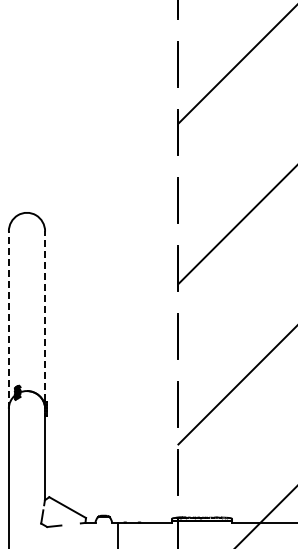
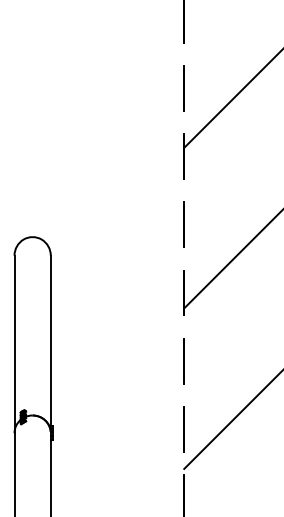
line: (45, 316) -> (51, 340), dashed -> solid
line: (8, 320) -> (14, 344), dashed -> solid

